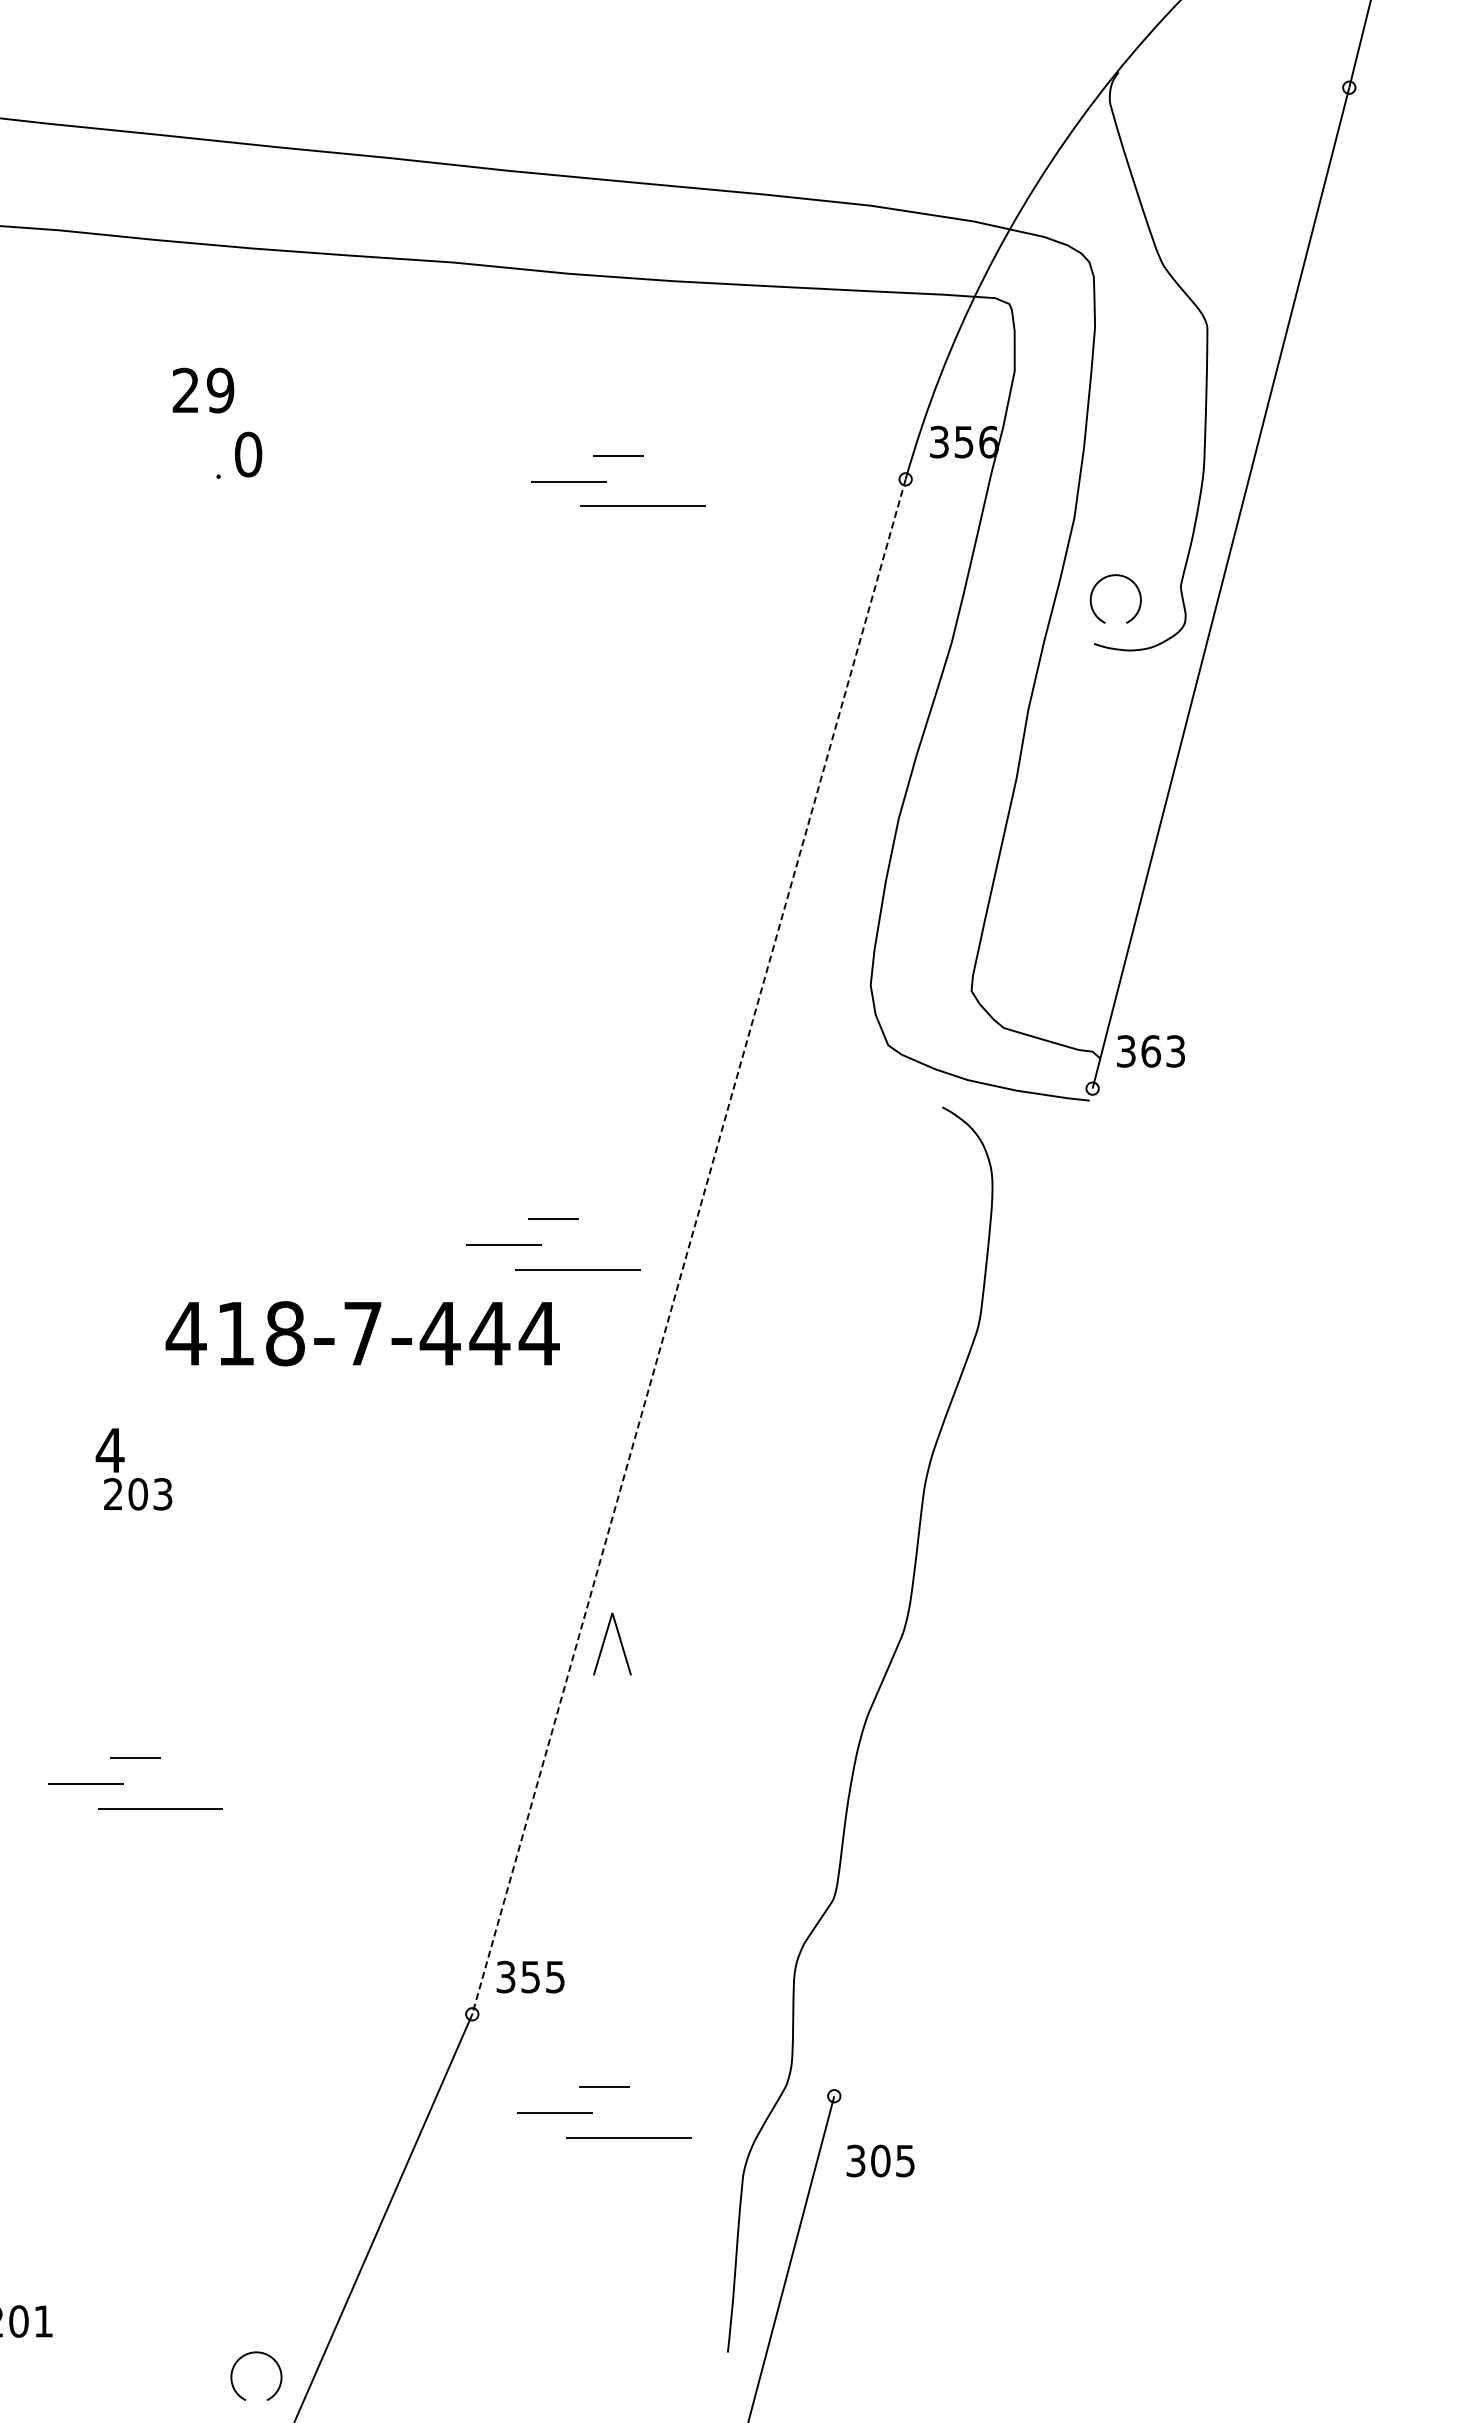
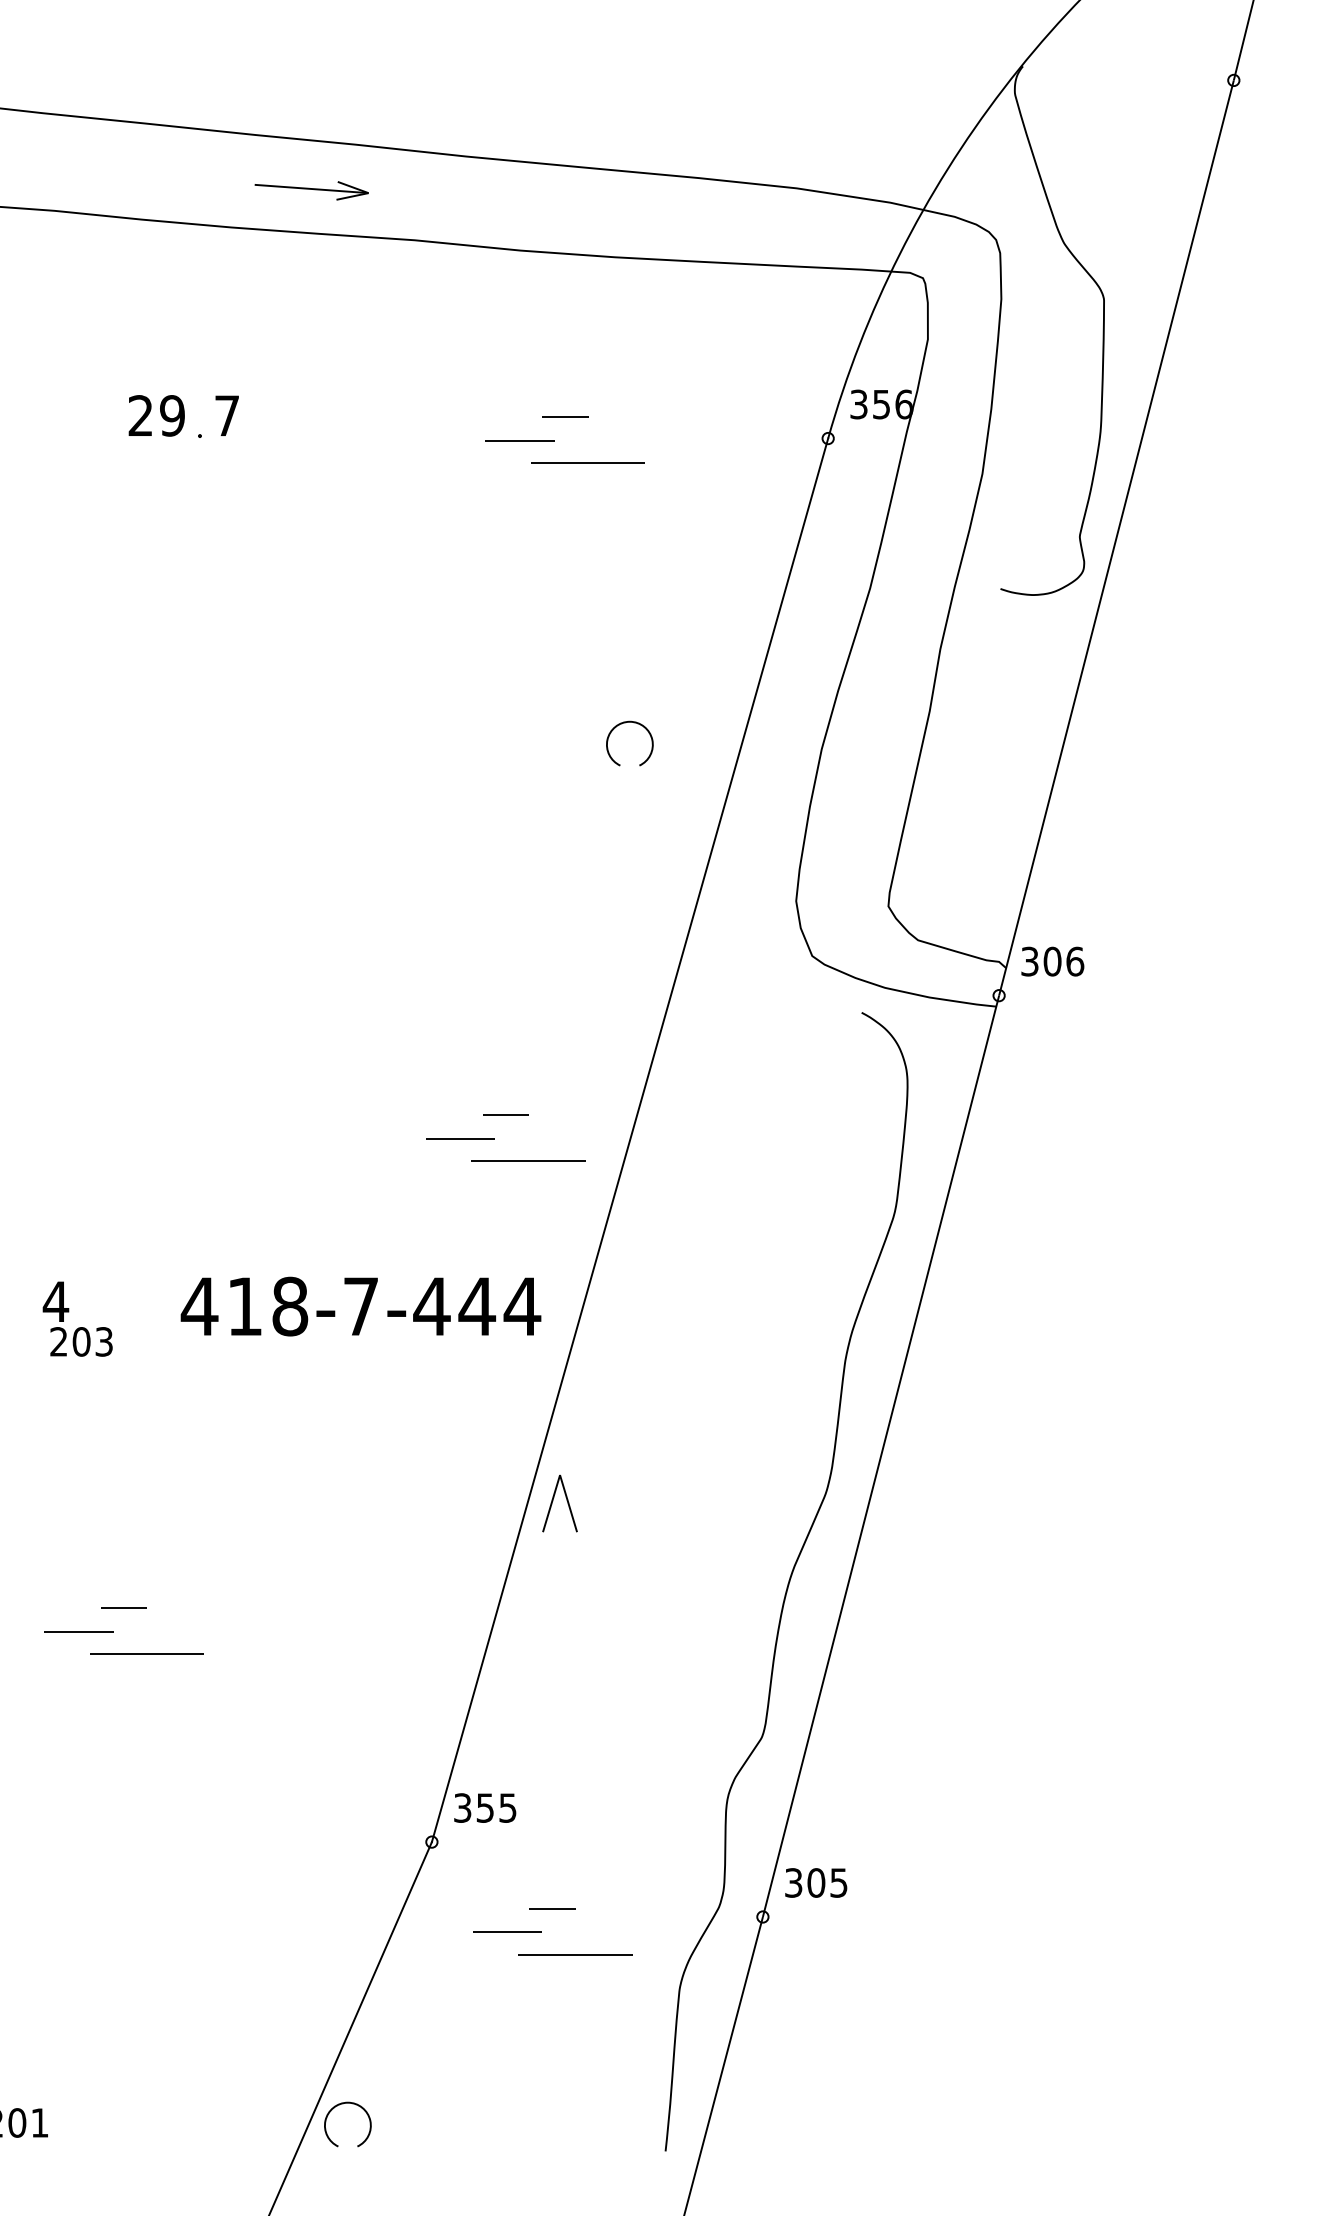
part: (340, 208) -> (311, 190), added
text: (203, 390) -> (156, 415), moved
text: (248, 454) -> (227, 415), 0 -> 7
part: (1114, 576) -> (628, 723), moved
text: (1163, 1051) -> (1063, 961), 363 -> 306
line: (688, 1247) -> (629, 1140), dashed -> solid
text: (362, 1333) -> (360, 1306), moved
text: (133, 1469) -> (77, 1319), moved
line: (963, 1592) -> (881, 1456), added
text: (880, 2160) -> (816, 1882), moved
part: (256, 2353) -> (347, 2103), moved

